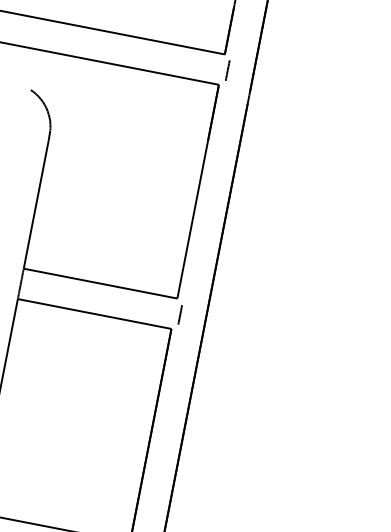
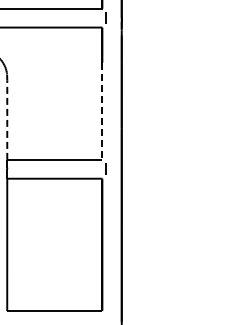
line: (36, 205) -> (7, 120), solid -> dashed
line: (192, 220) -> (102, 111), solid -> dashed

